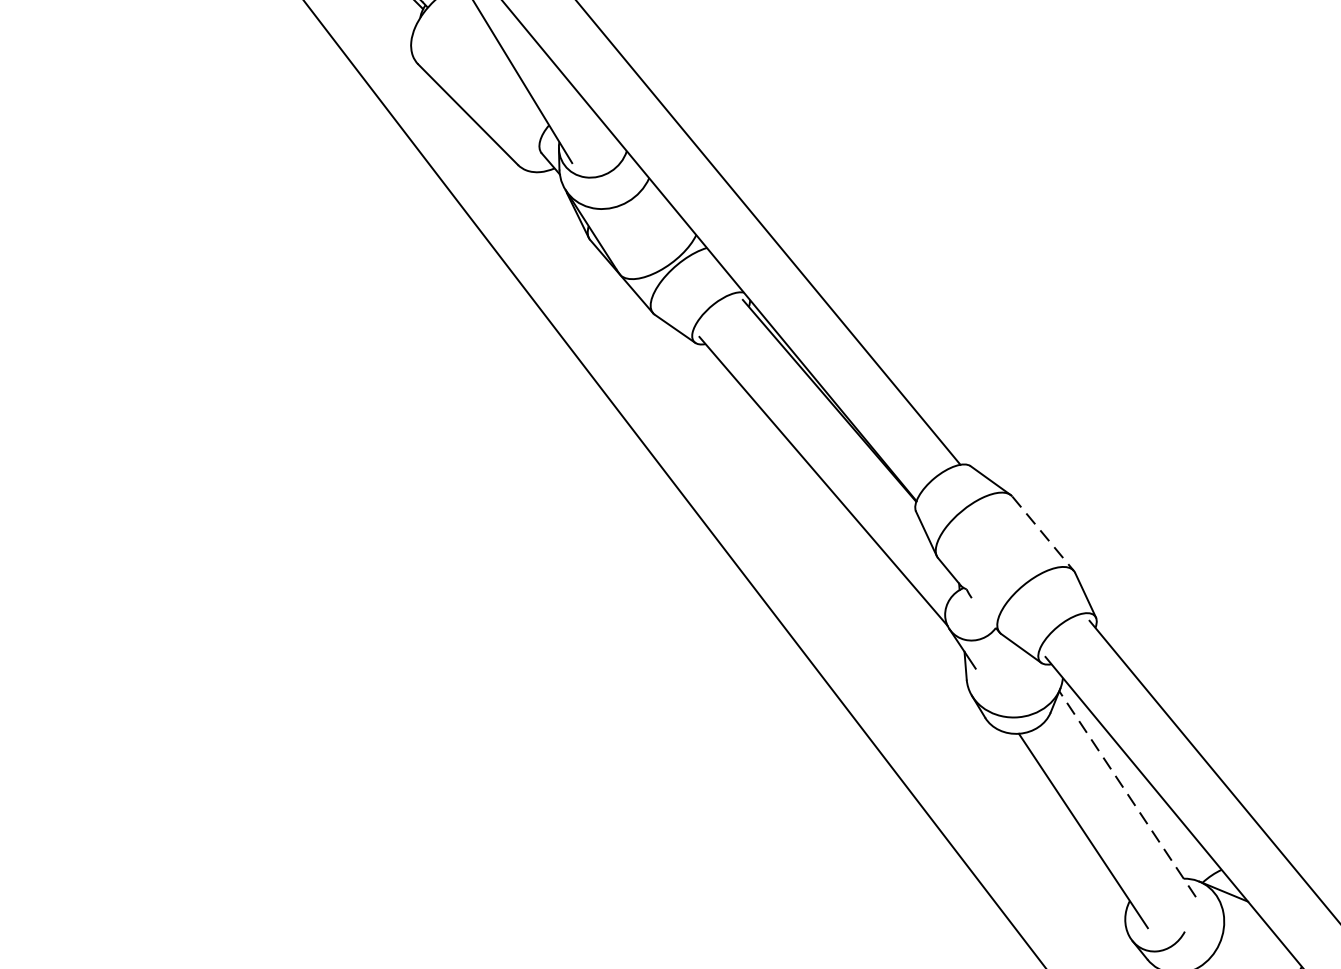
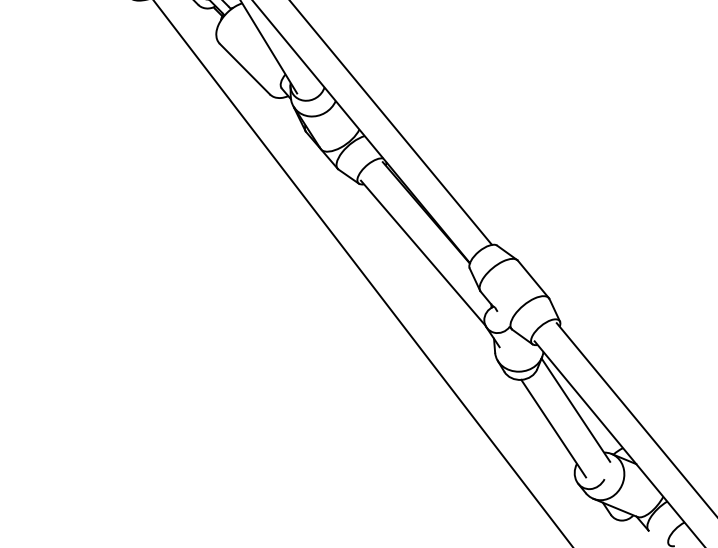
line: (1043, 533) -> (533, 279), dashed -> solid
line: (1126, 792) -> (575, 409), dashed -> solid

